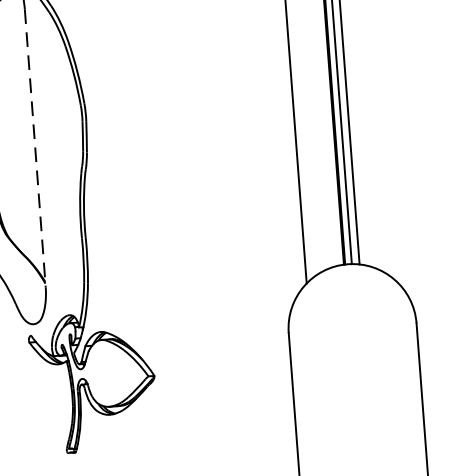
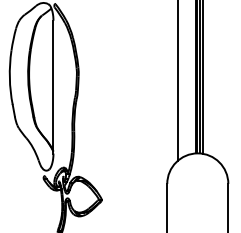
line: (35, 149) -> (53, 87), dashed -> solid

